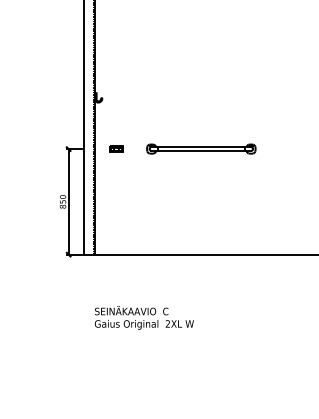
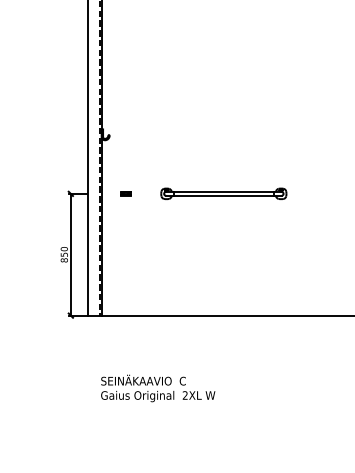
part: (116, 148) -> (126, 193), size x0.62

